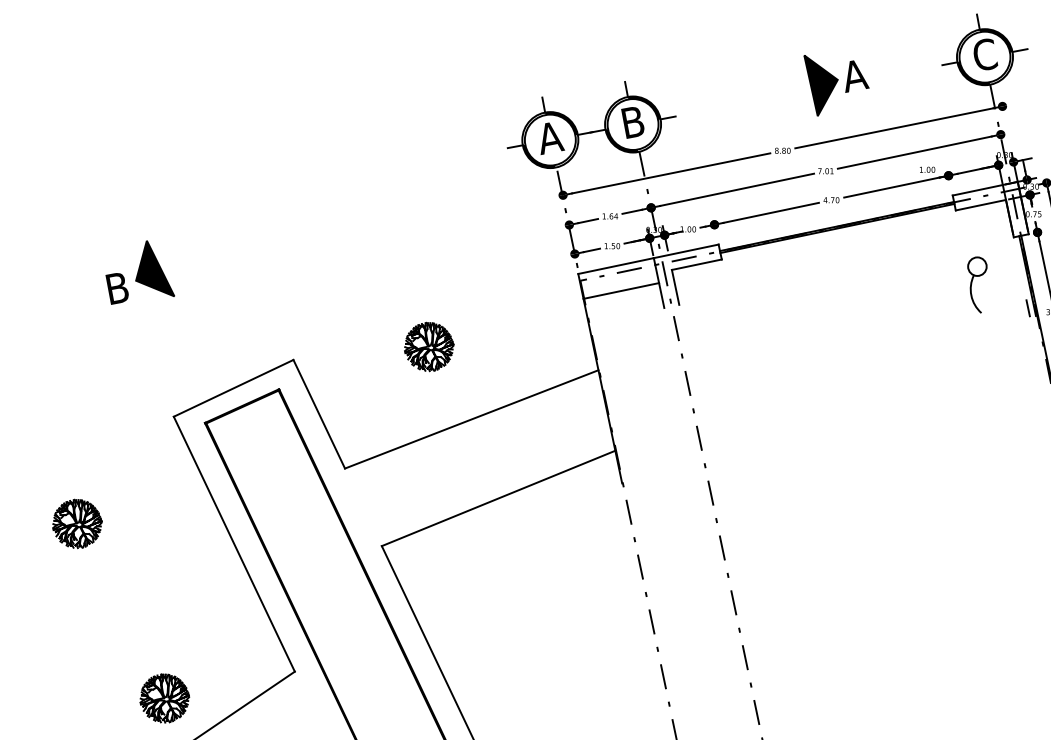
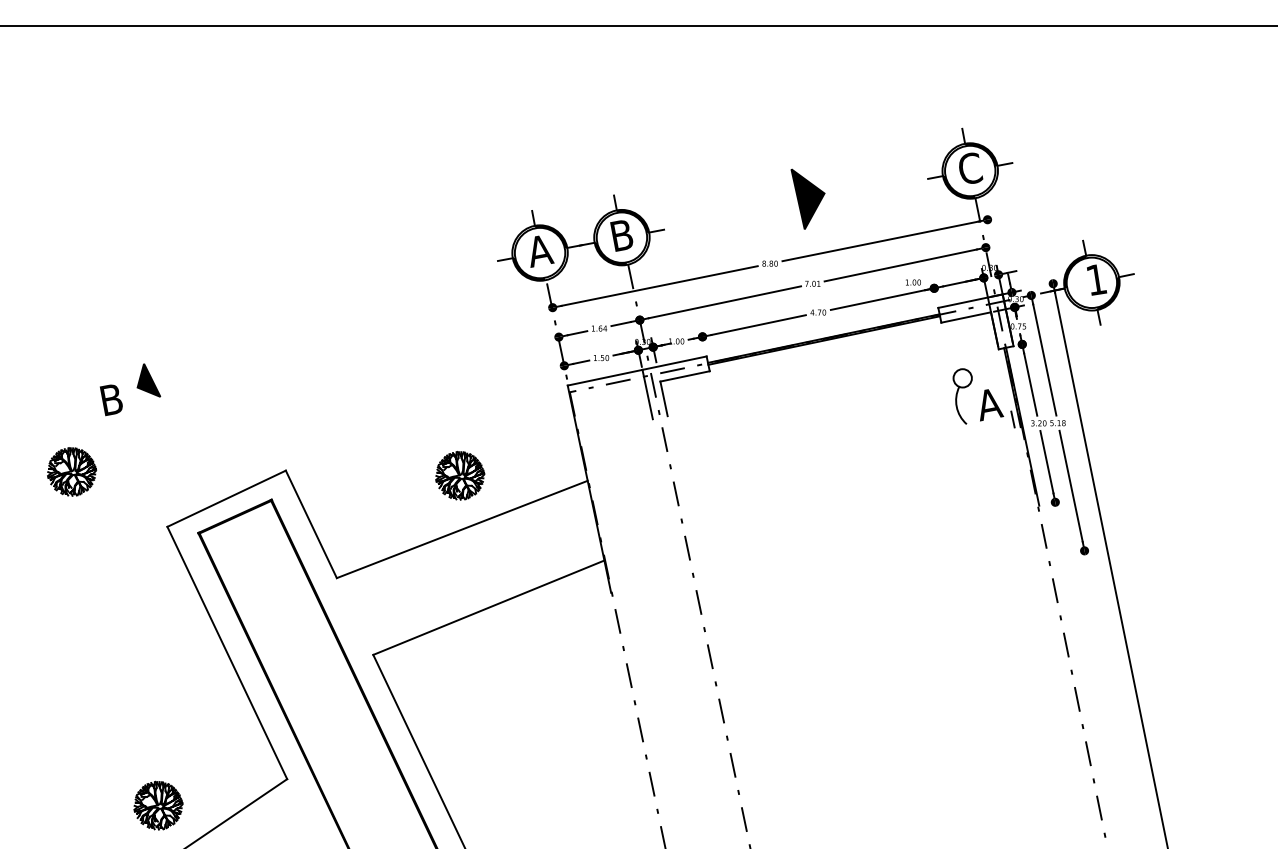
text: (857, 76) -> (992, 405), moved
part: (154, 268) -> (148, 380), size x0.6
line: (620, 291) -> (609, 402), removed
part: (429, 346) -> (460, 475), moved
part: (77, 523) -> (72, 471), moved

